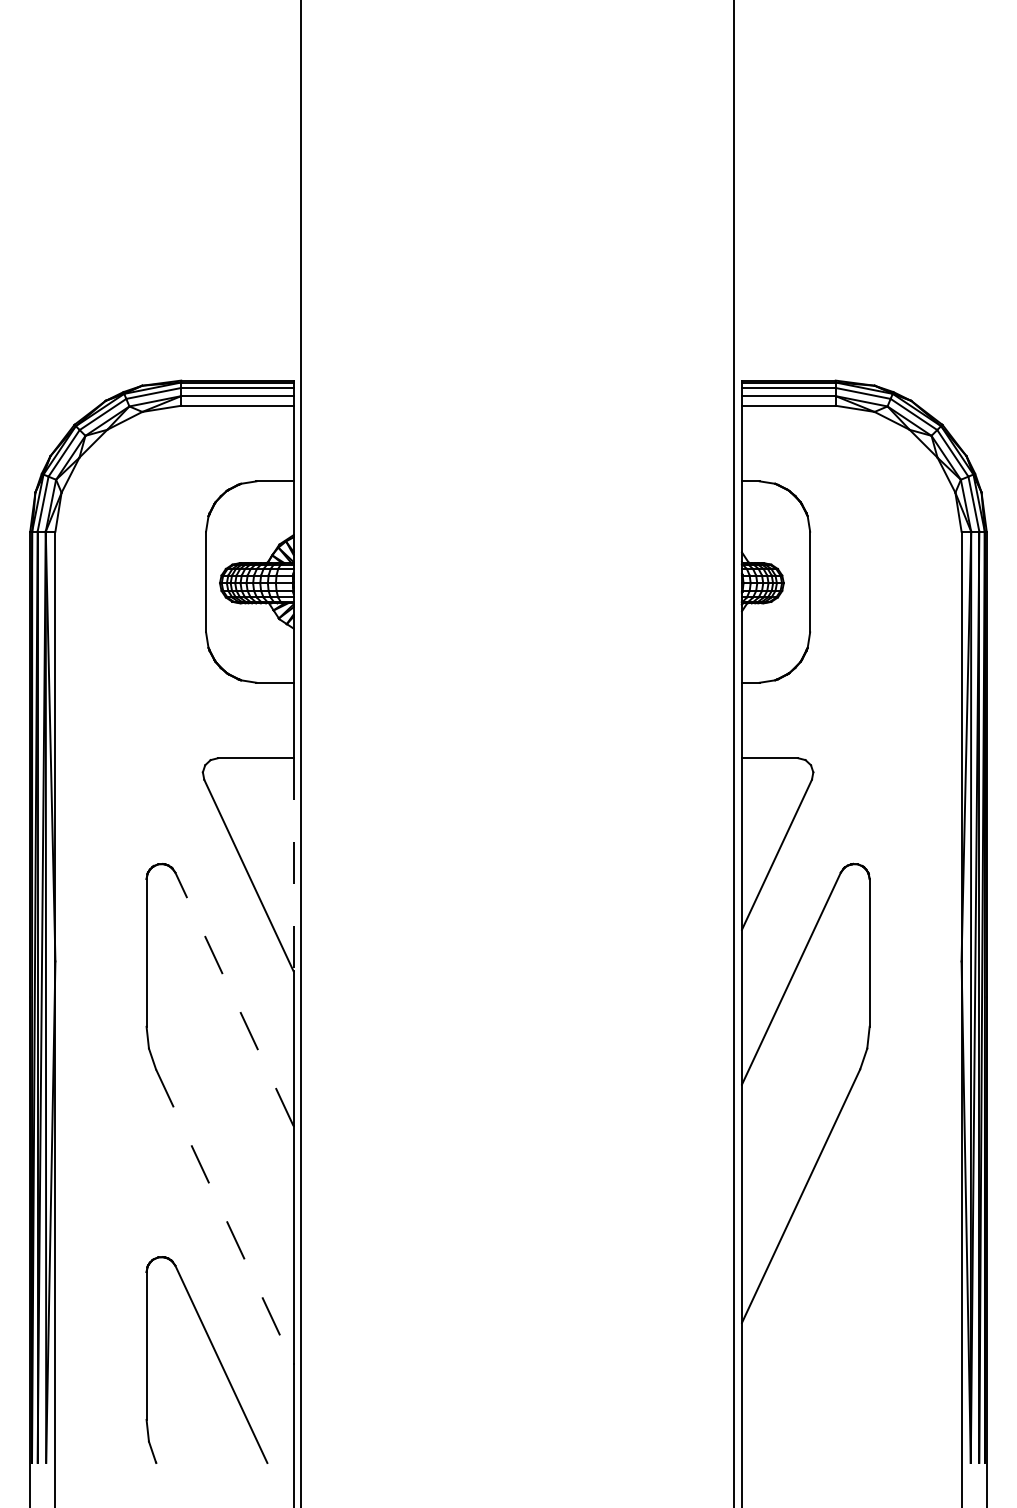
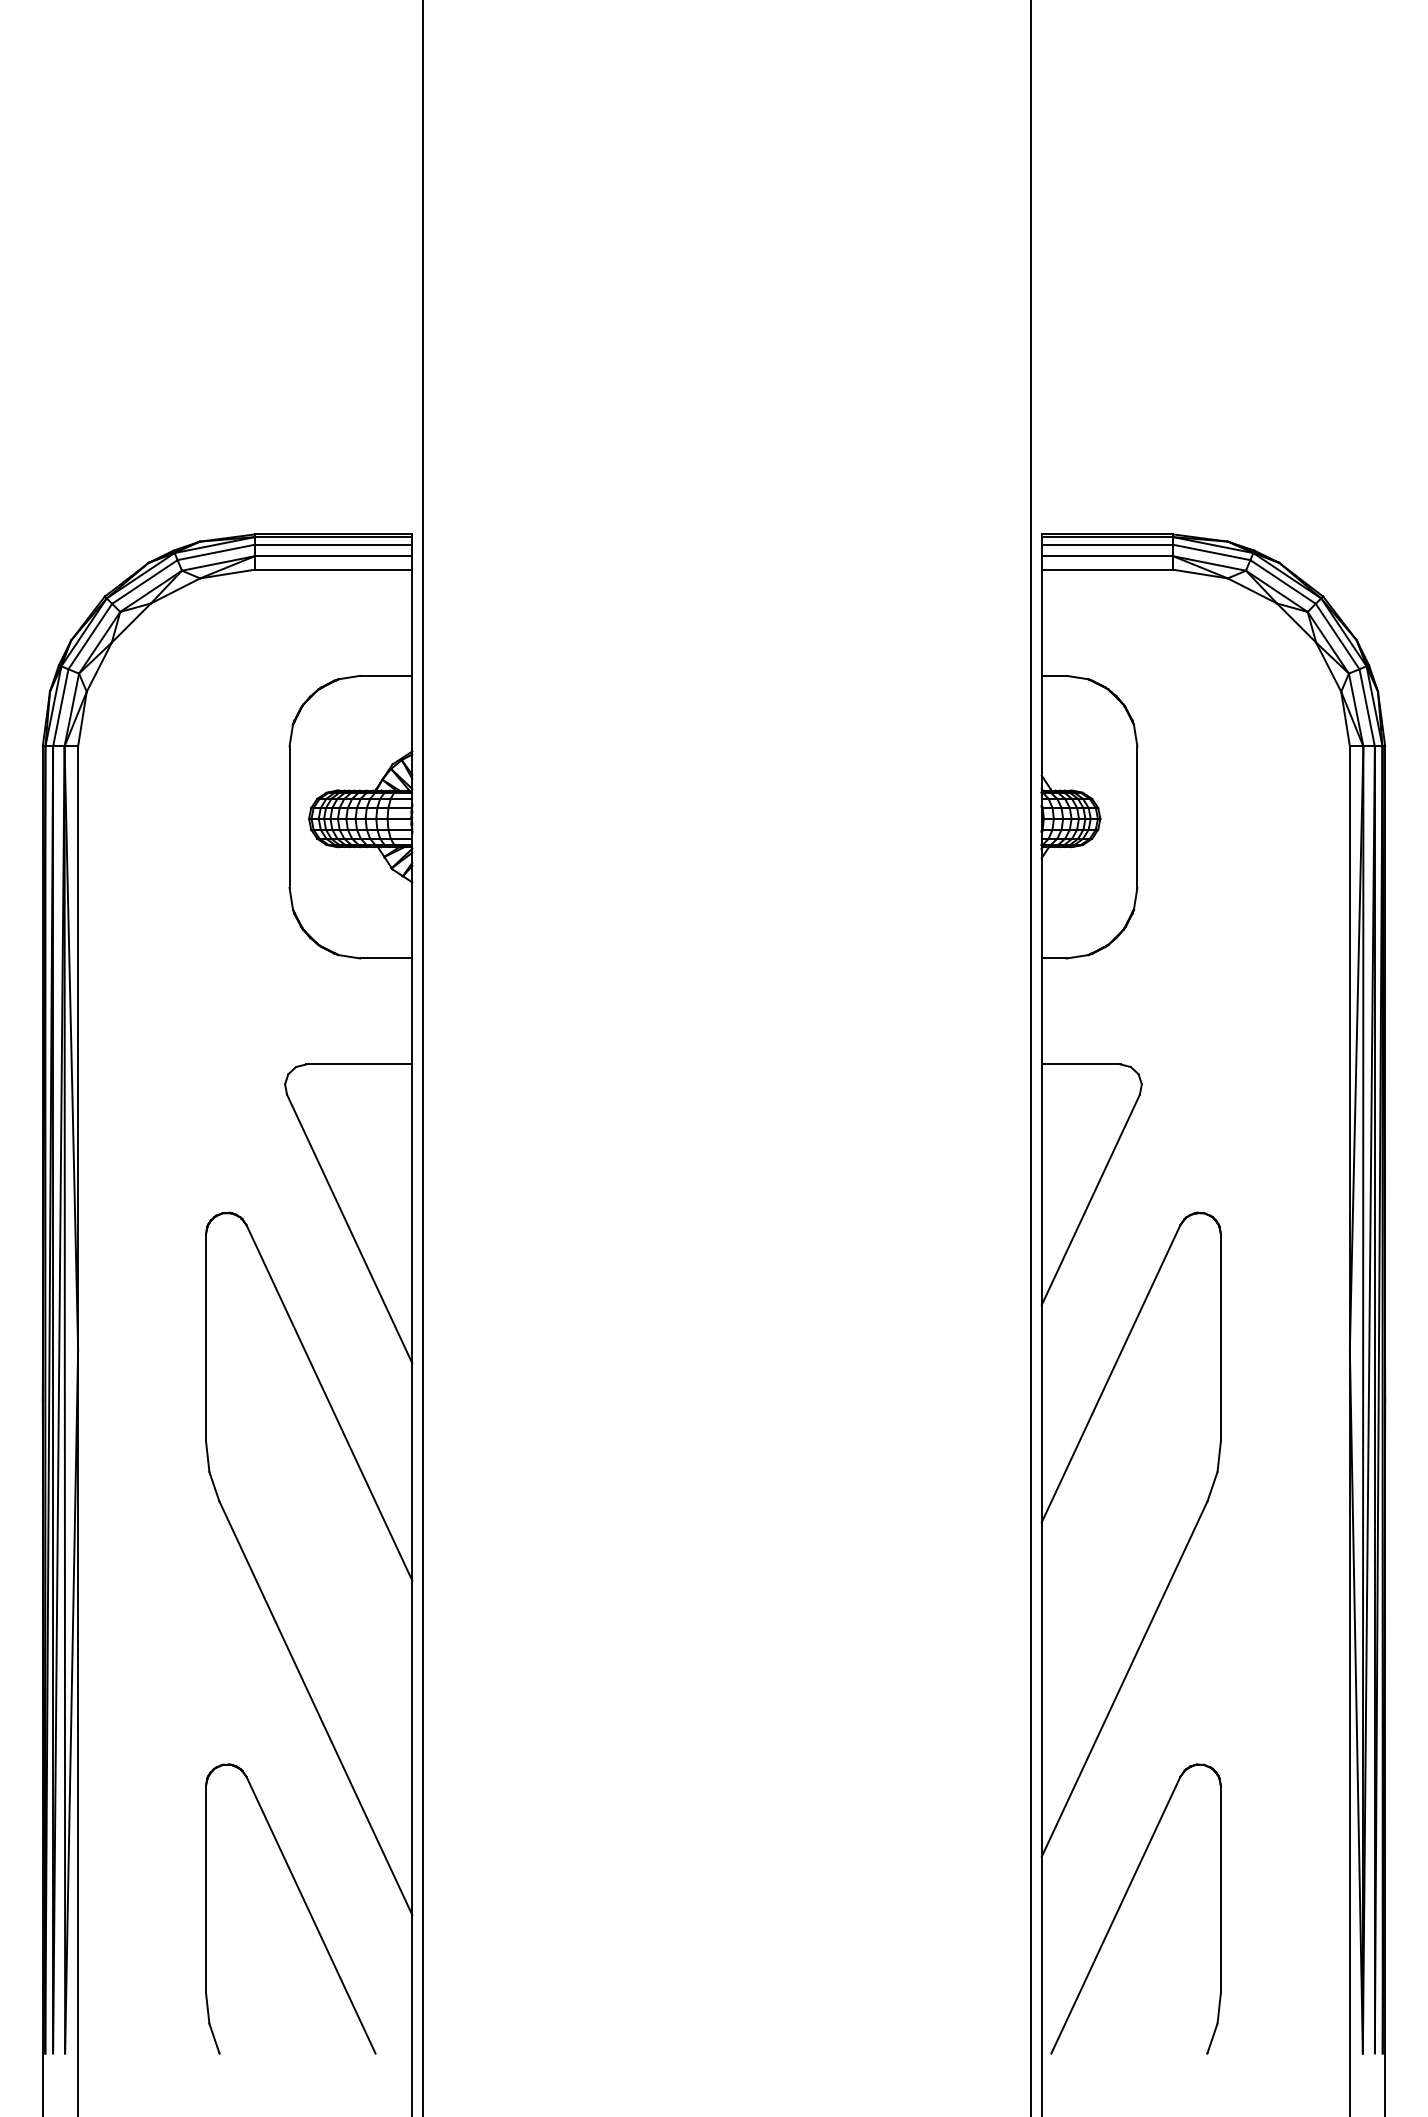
line: (293, 865) -> (412, 1214), dashed -> solid
line: (234, 999) -> (329, 1402), dashed -> solid
line: (225, 1217) -> (316, 1708), dashed -> solid
part: (800, 1354) -> (1123, 1901), added

